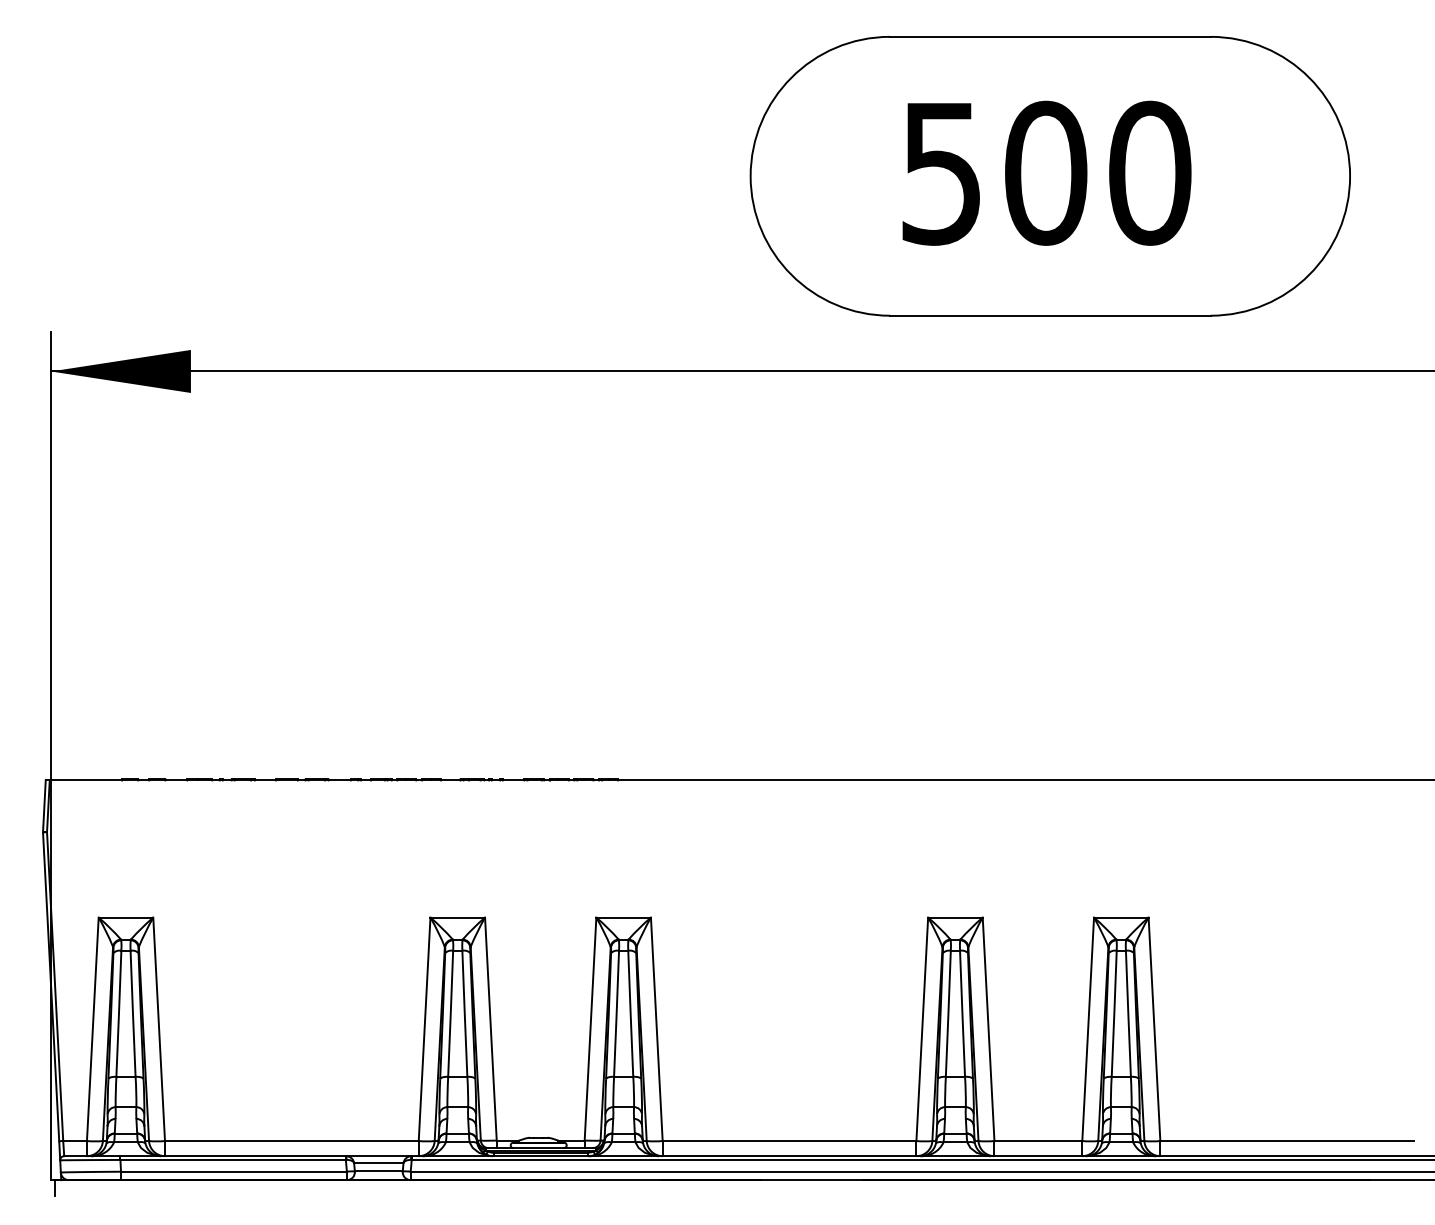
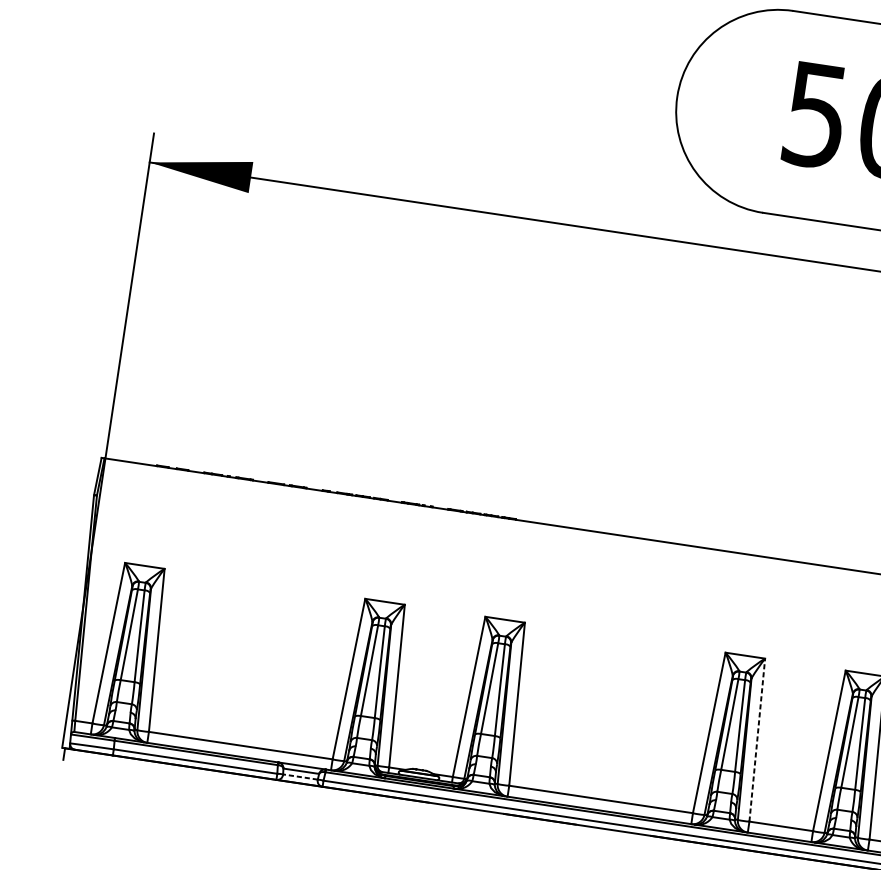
line: (988, 1029) -> (757, 740), solid -> dashed
line: (378, 1171) -> (300, 777), solid -> dashed

